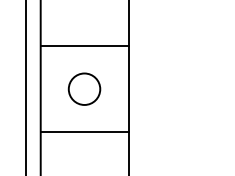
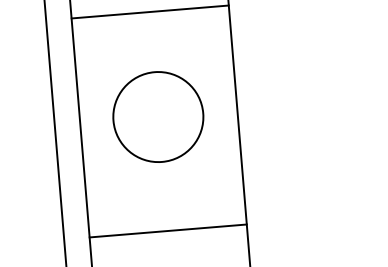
line: (84, 46) -> (149, 12), moved
circle: (84, 88) -> (158, 115), size x1.6
line: (84, 132) -> (167, 231), moved

